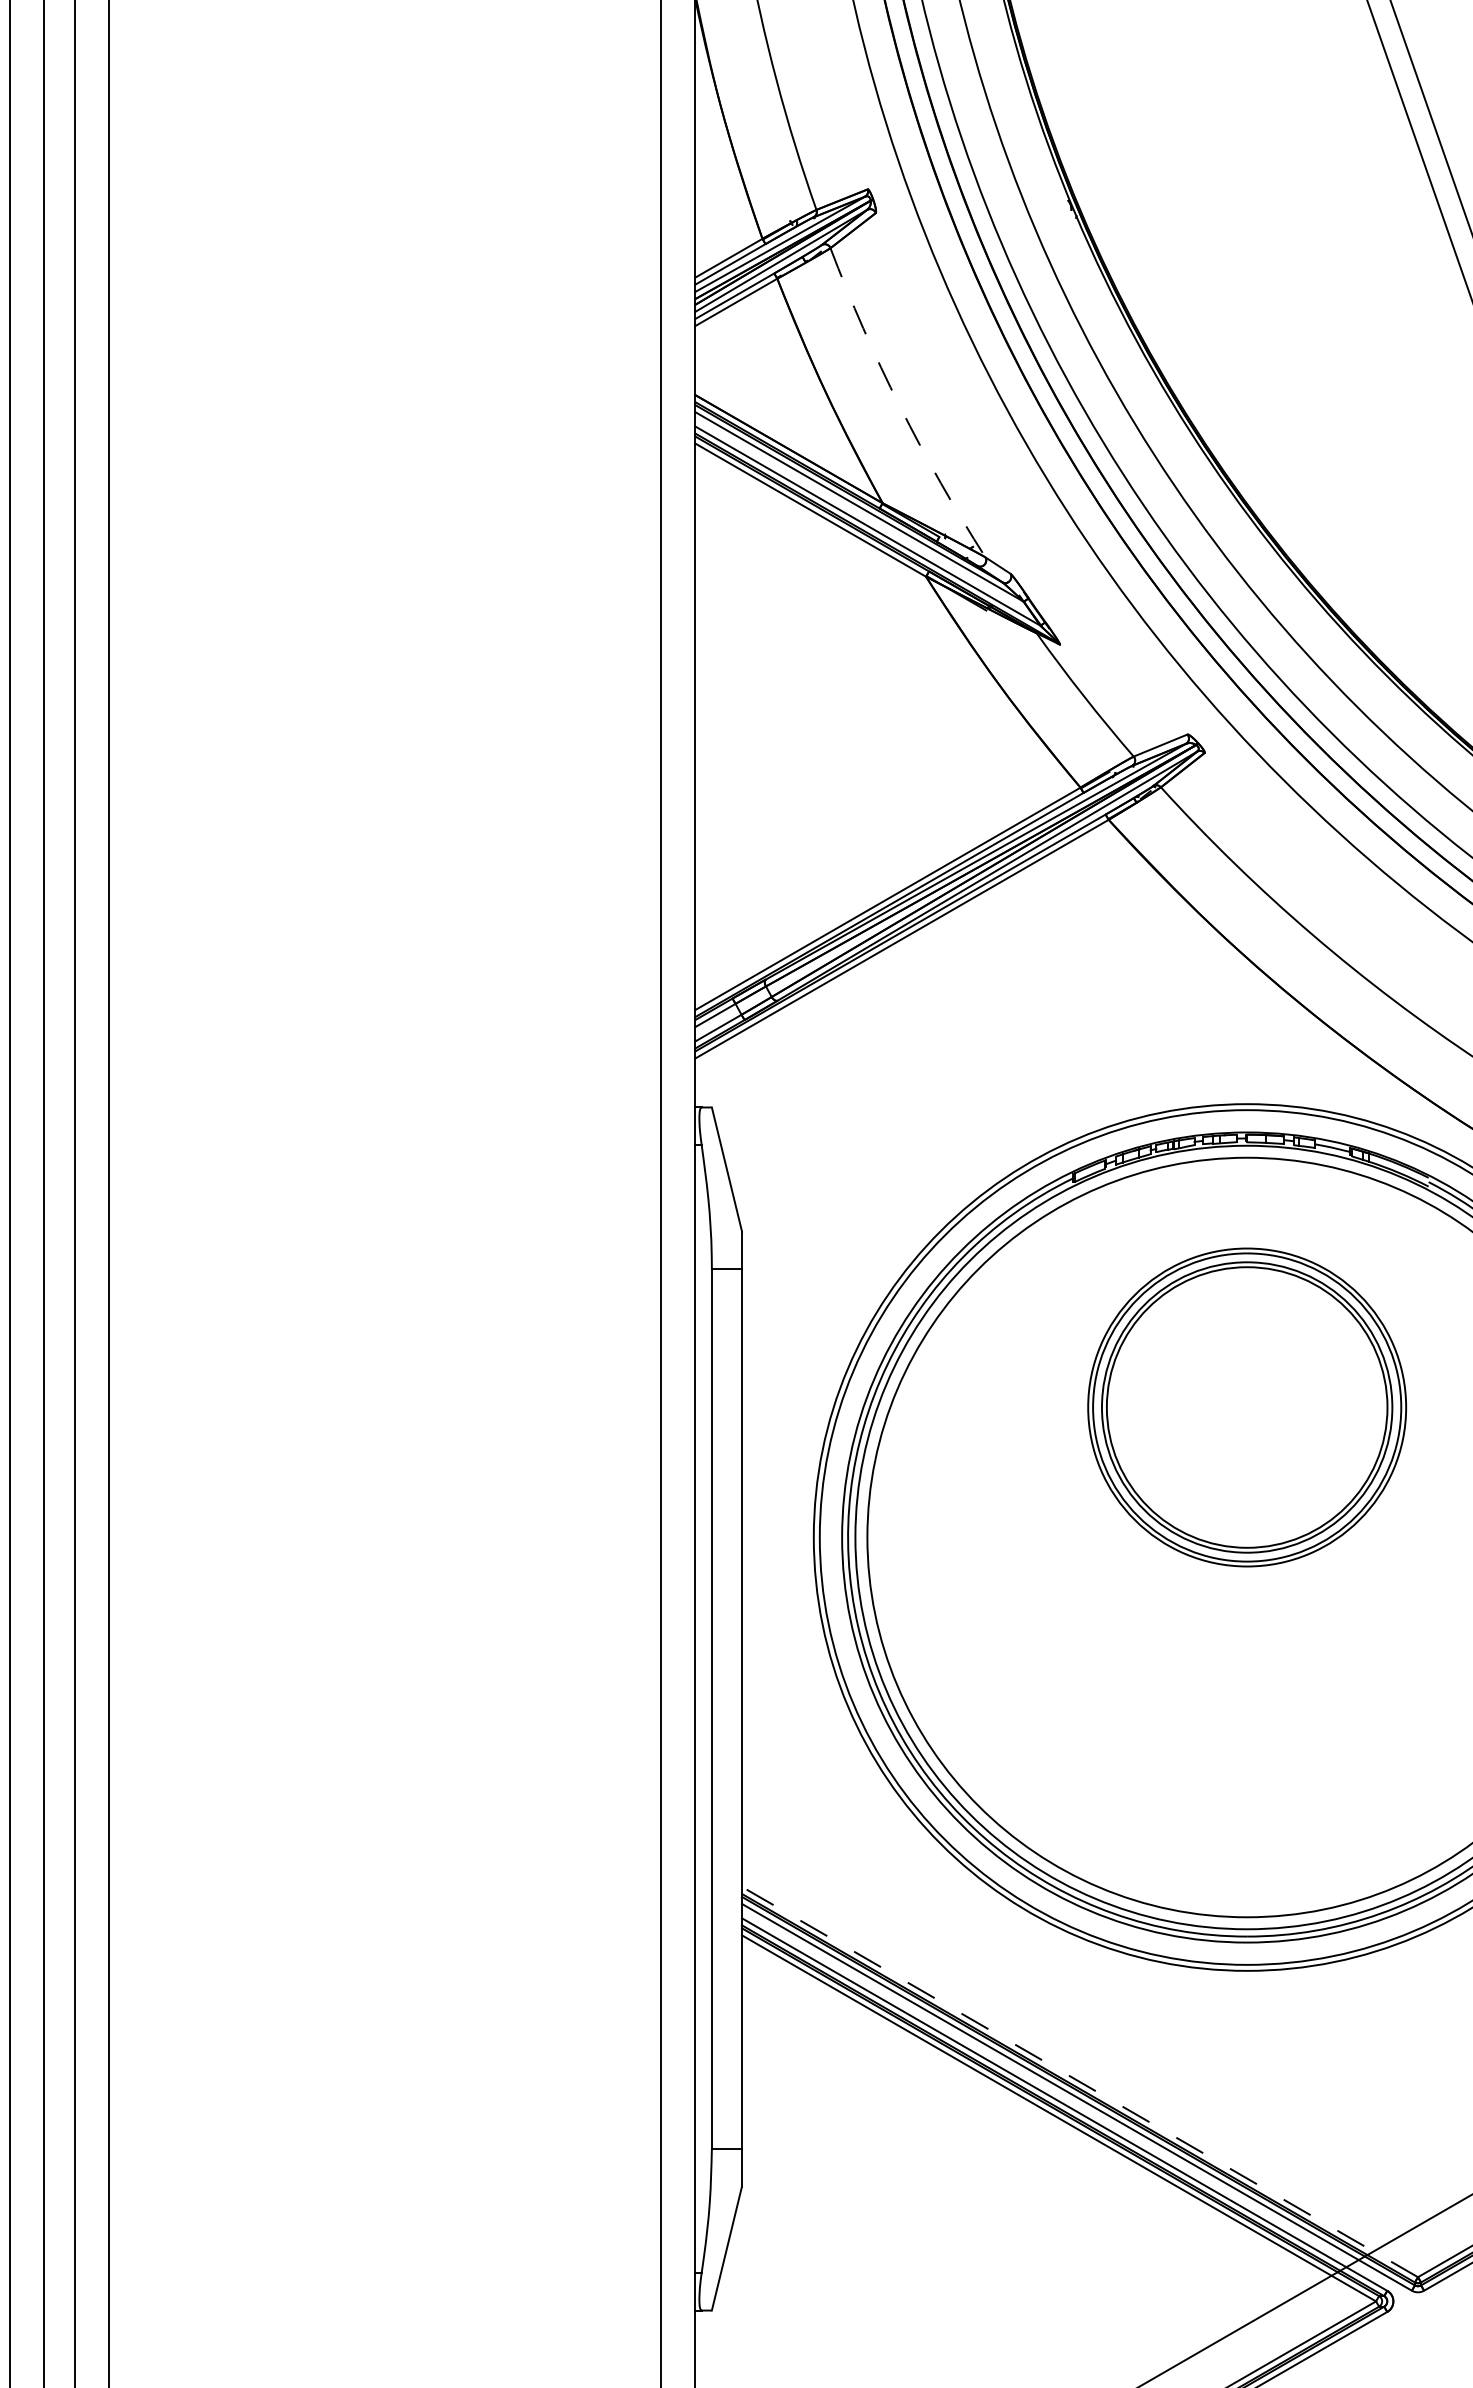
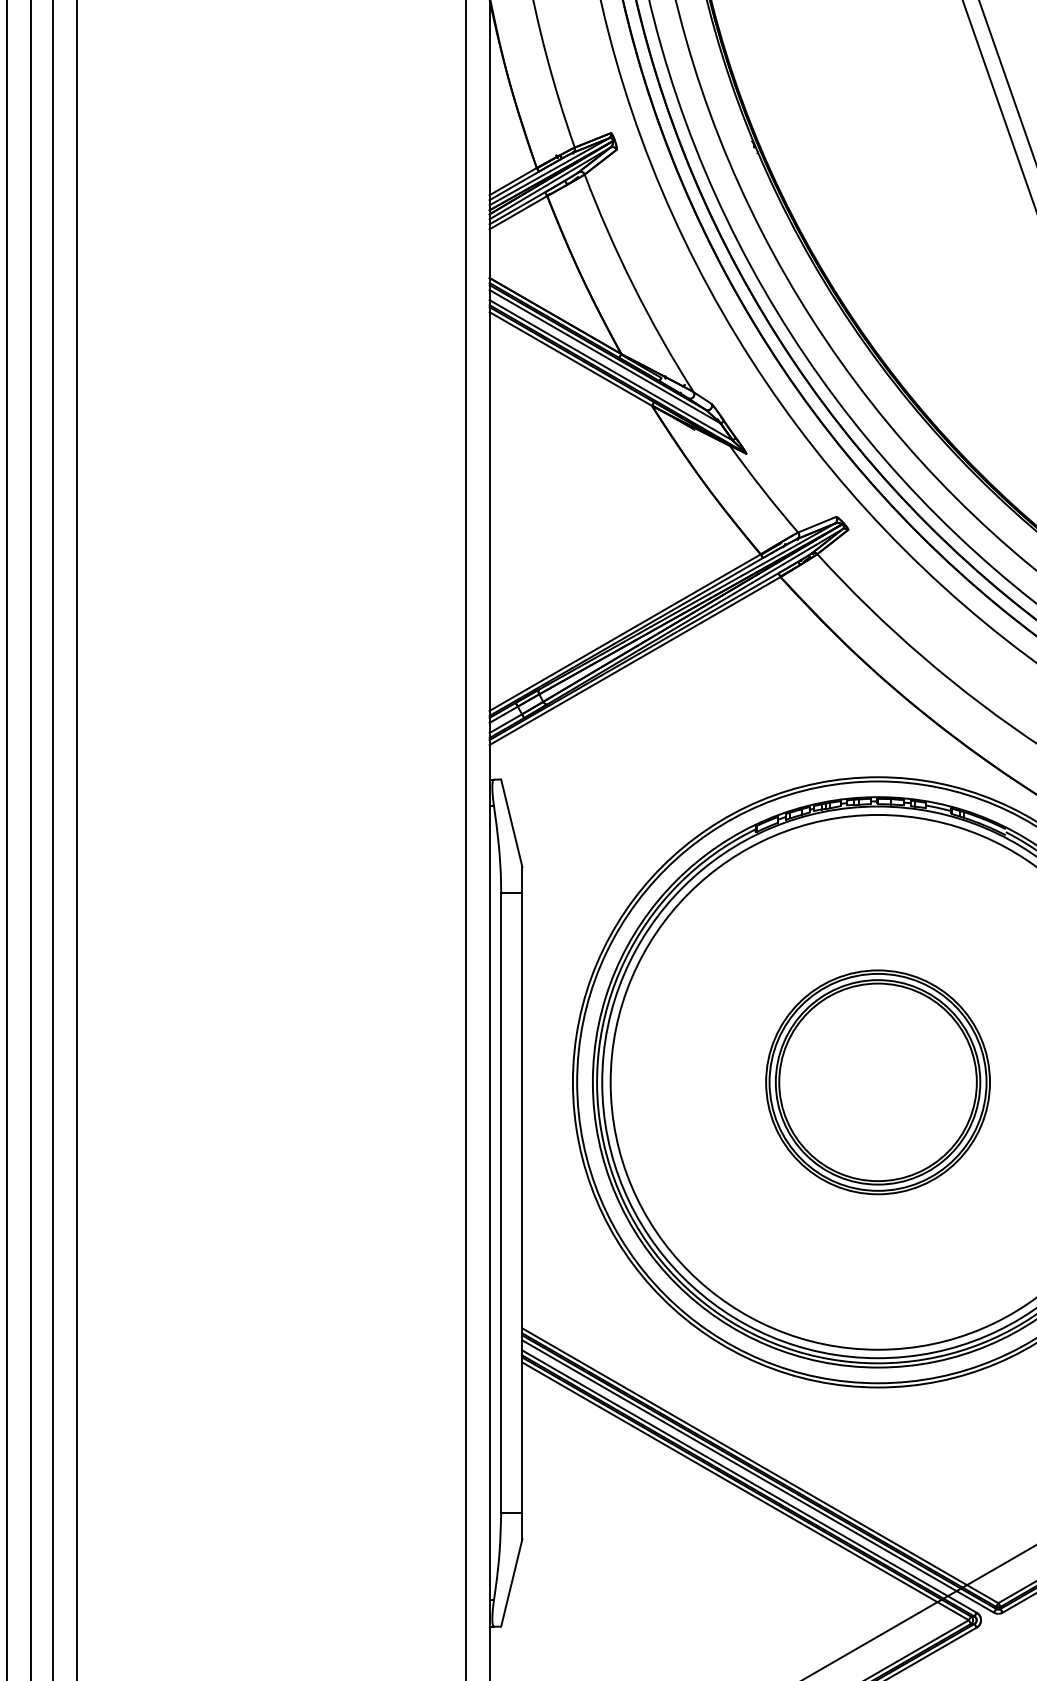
arc: (900, 406) -> (633, 286), dashed -> solid
part: (1247, 1407) -> (878, 1082), moved
line: (1079, 2081) -> (760, 1465), dashed -> solid

